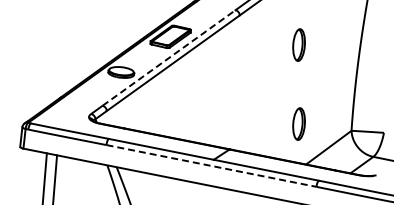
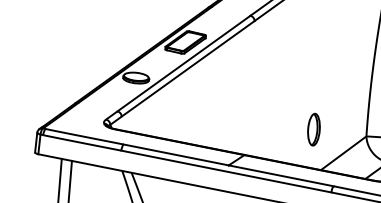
part: (298, 44) -> (313, 50), removed
line: (169, 58) -> (184, 64), dashed -> solid
line: (212, 166) -> (227, 172), dashed -> solid

